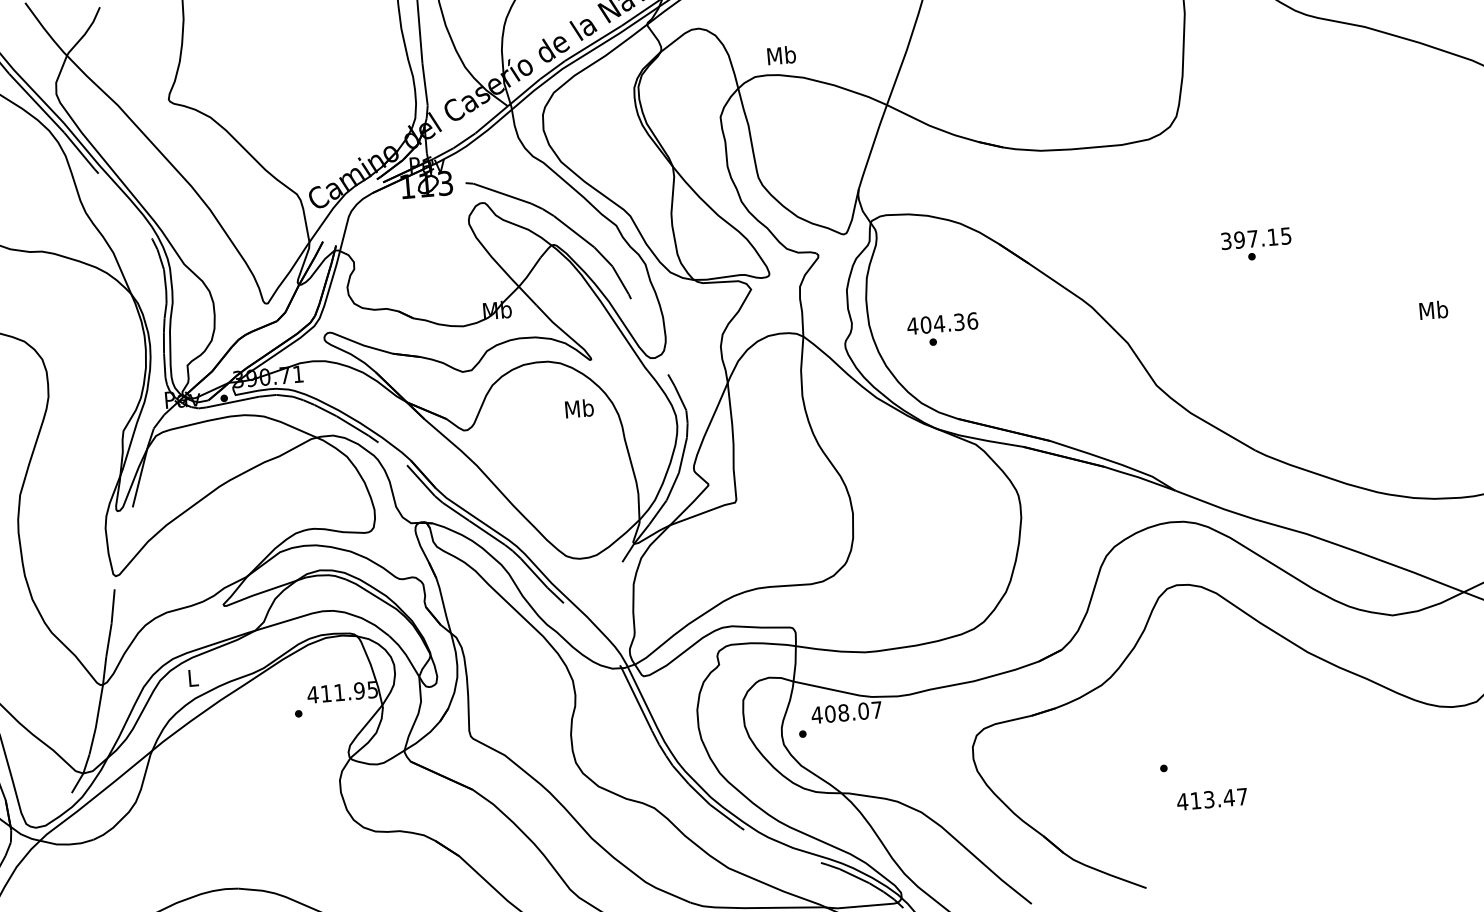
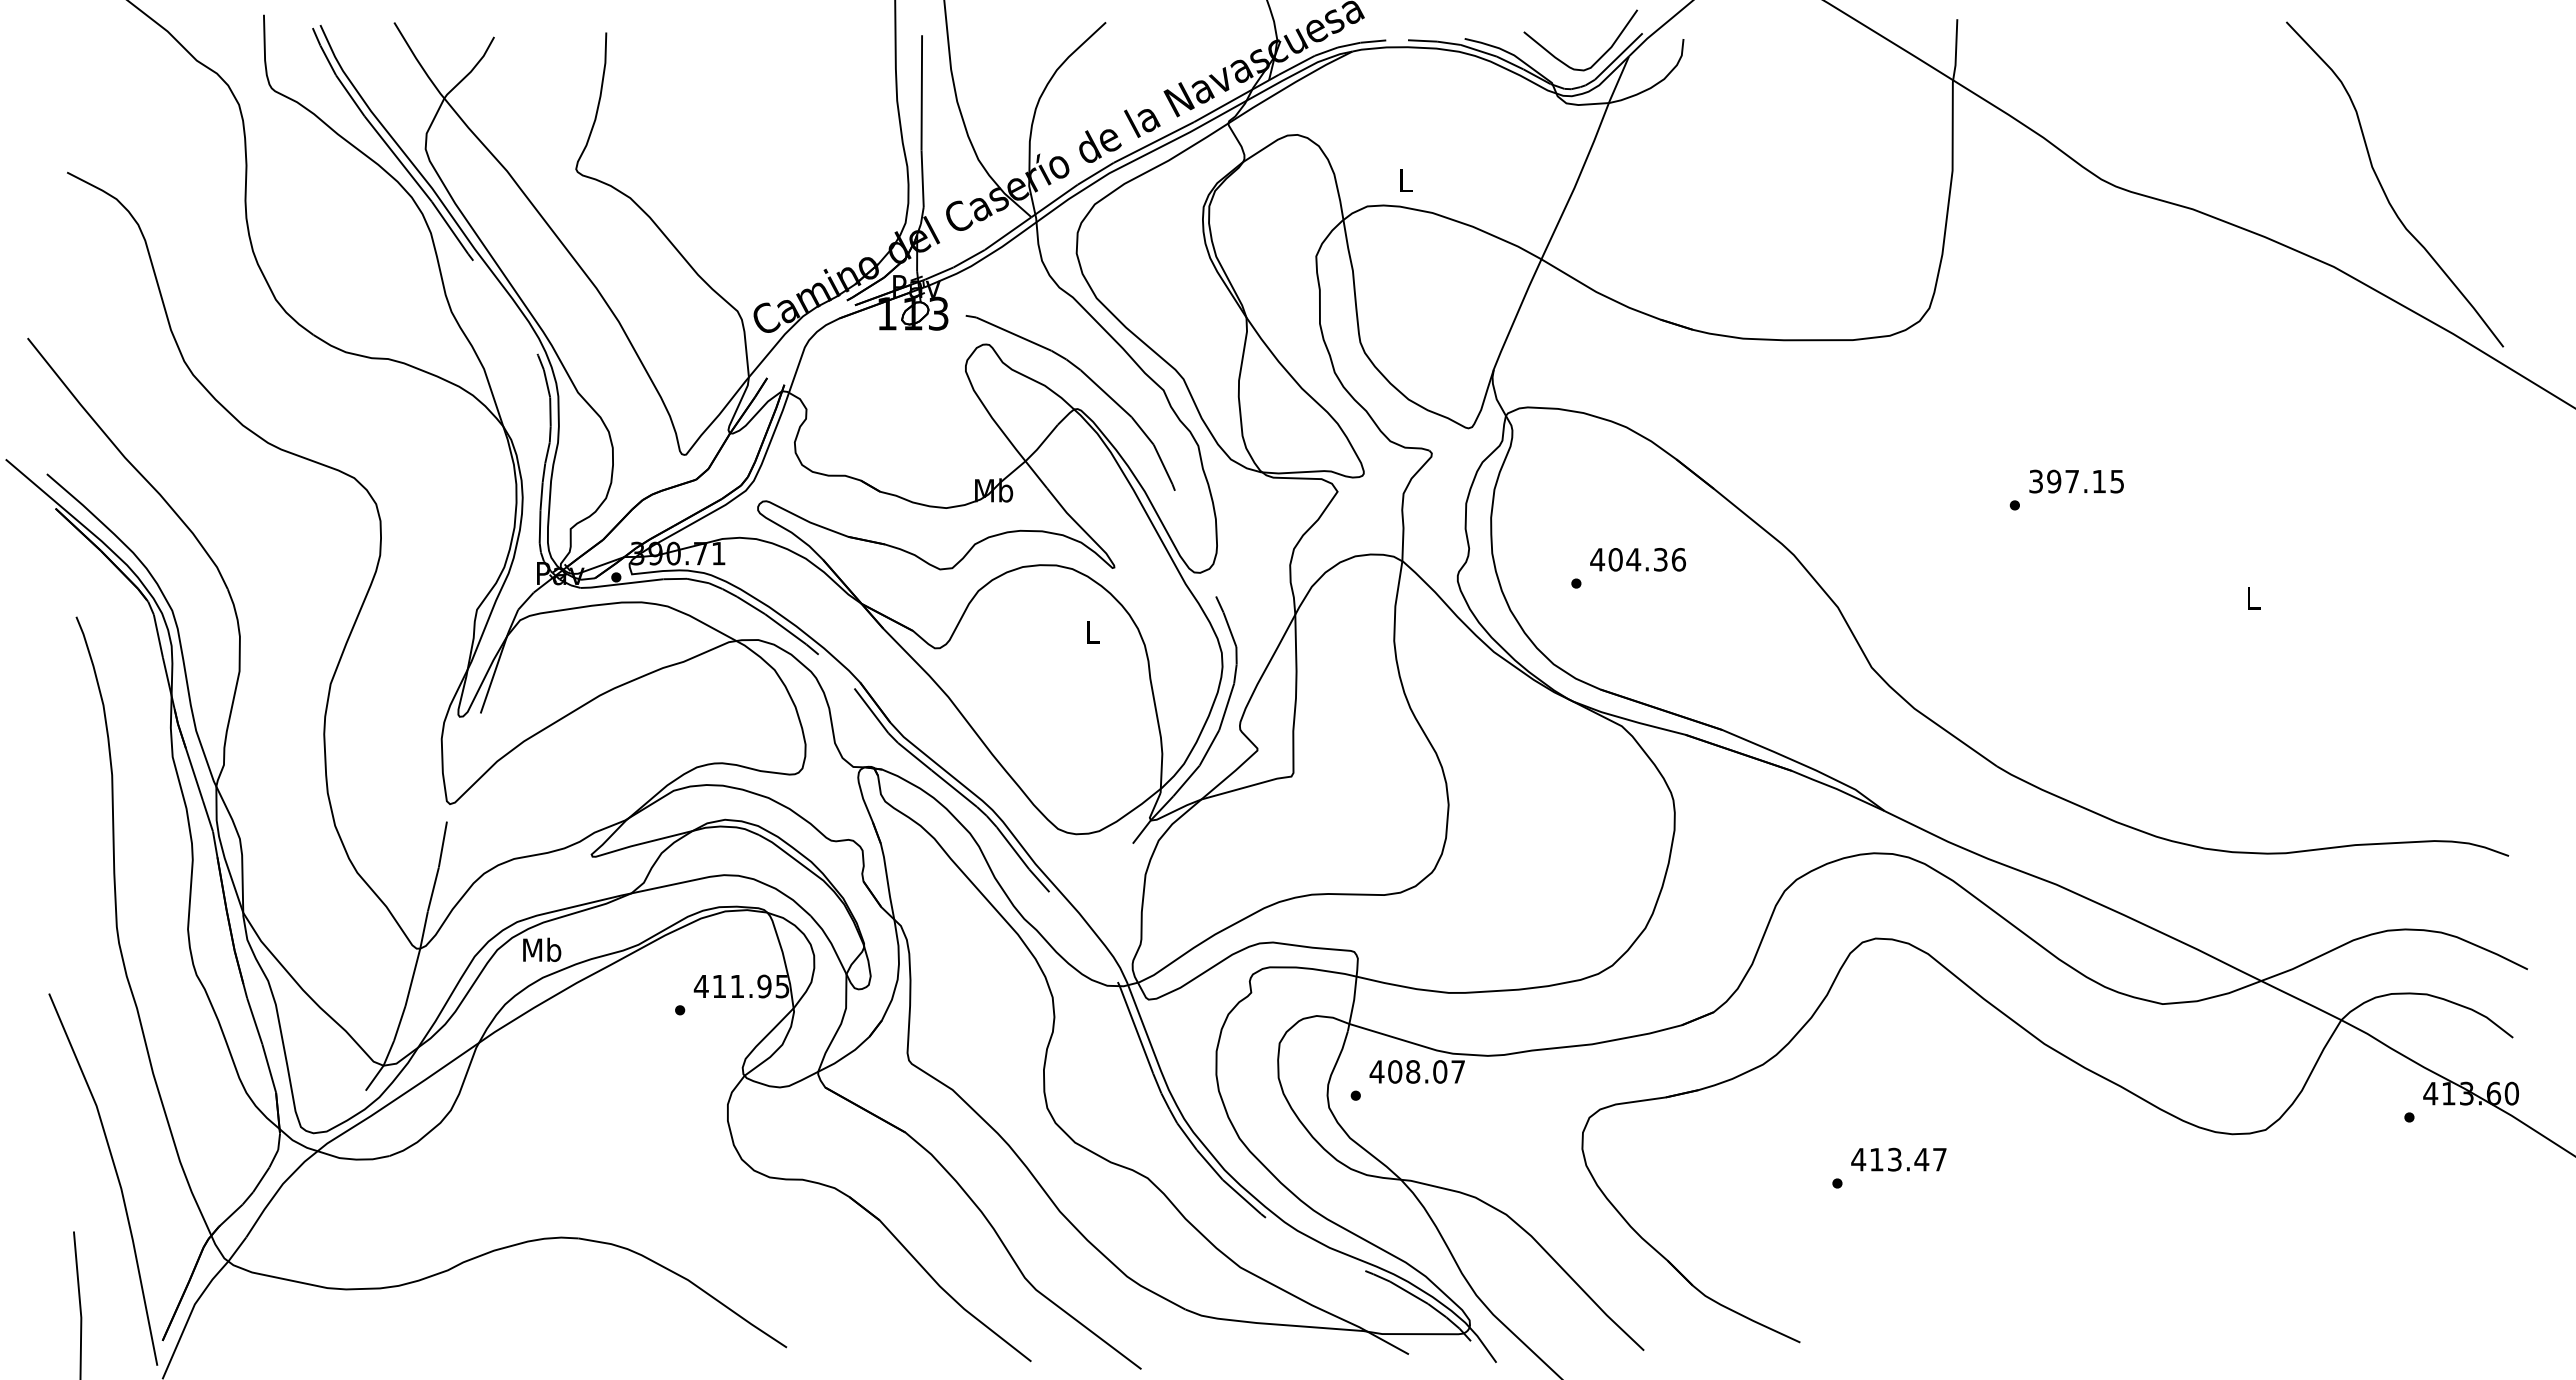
text: (781, 55) -> (1405, 180), Mb -> L
text: (1256, 238) -> (2076, 481), moved
text: (1433, 310) -> (2253, 598), Mb -> L
text: (942, 323) -> (1637, 559), moved
text: (579, 408) -> (1093, 632), Mb -> L
text: (193, 677) -> (542, 949), L -> Mb
text: (1211, 799) -> (1898, 1159), moved

